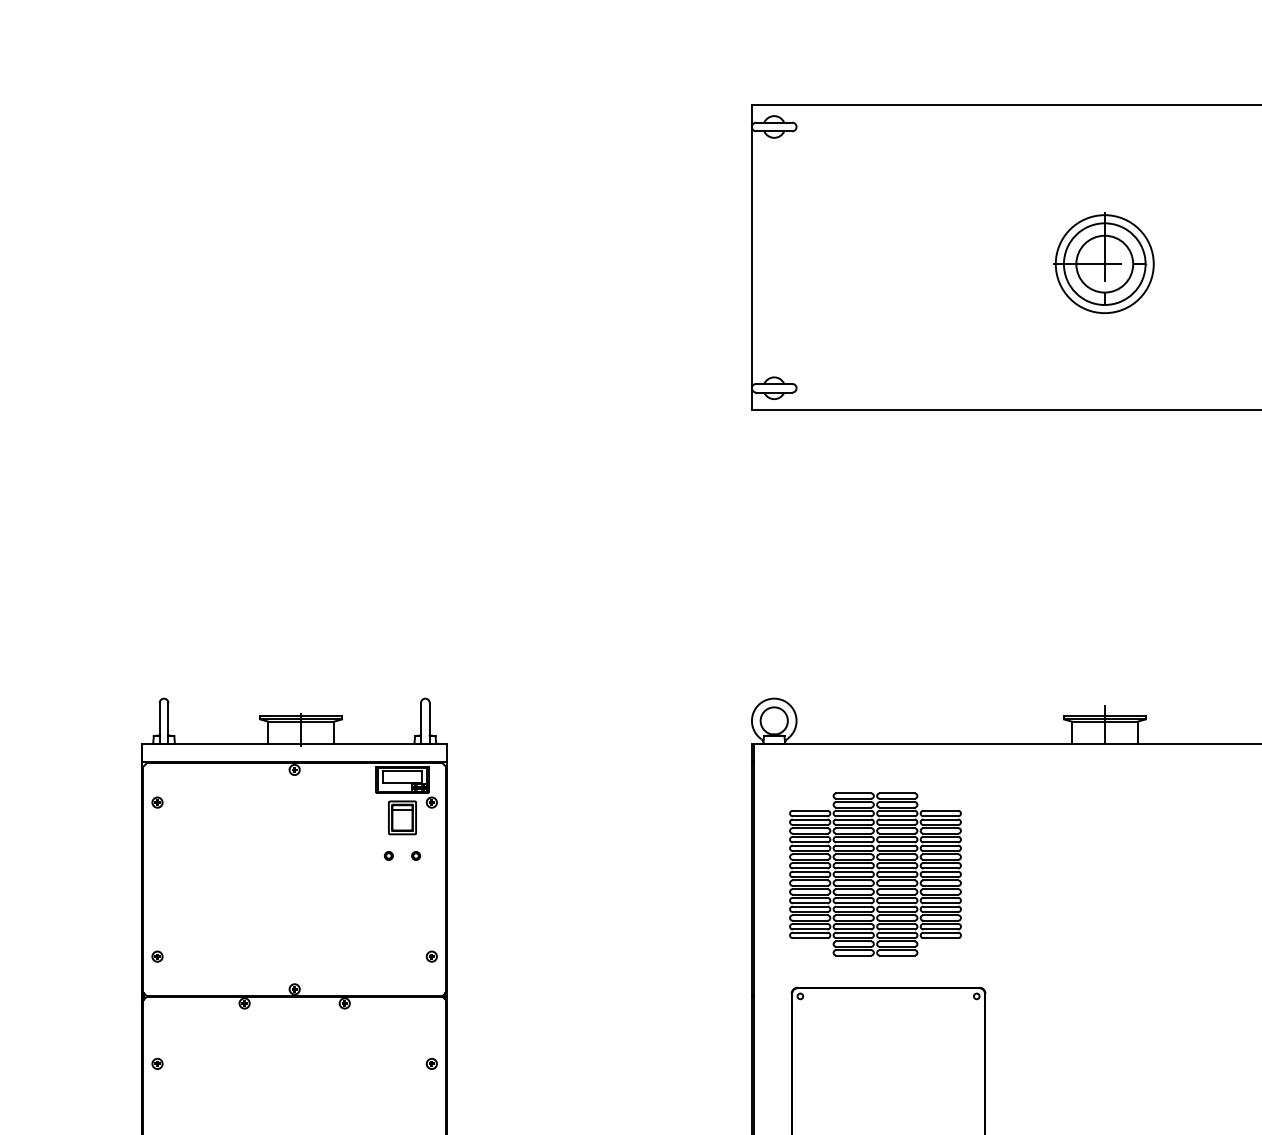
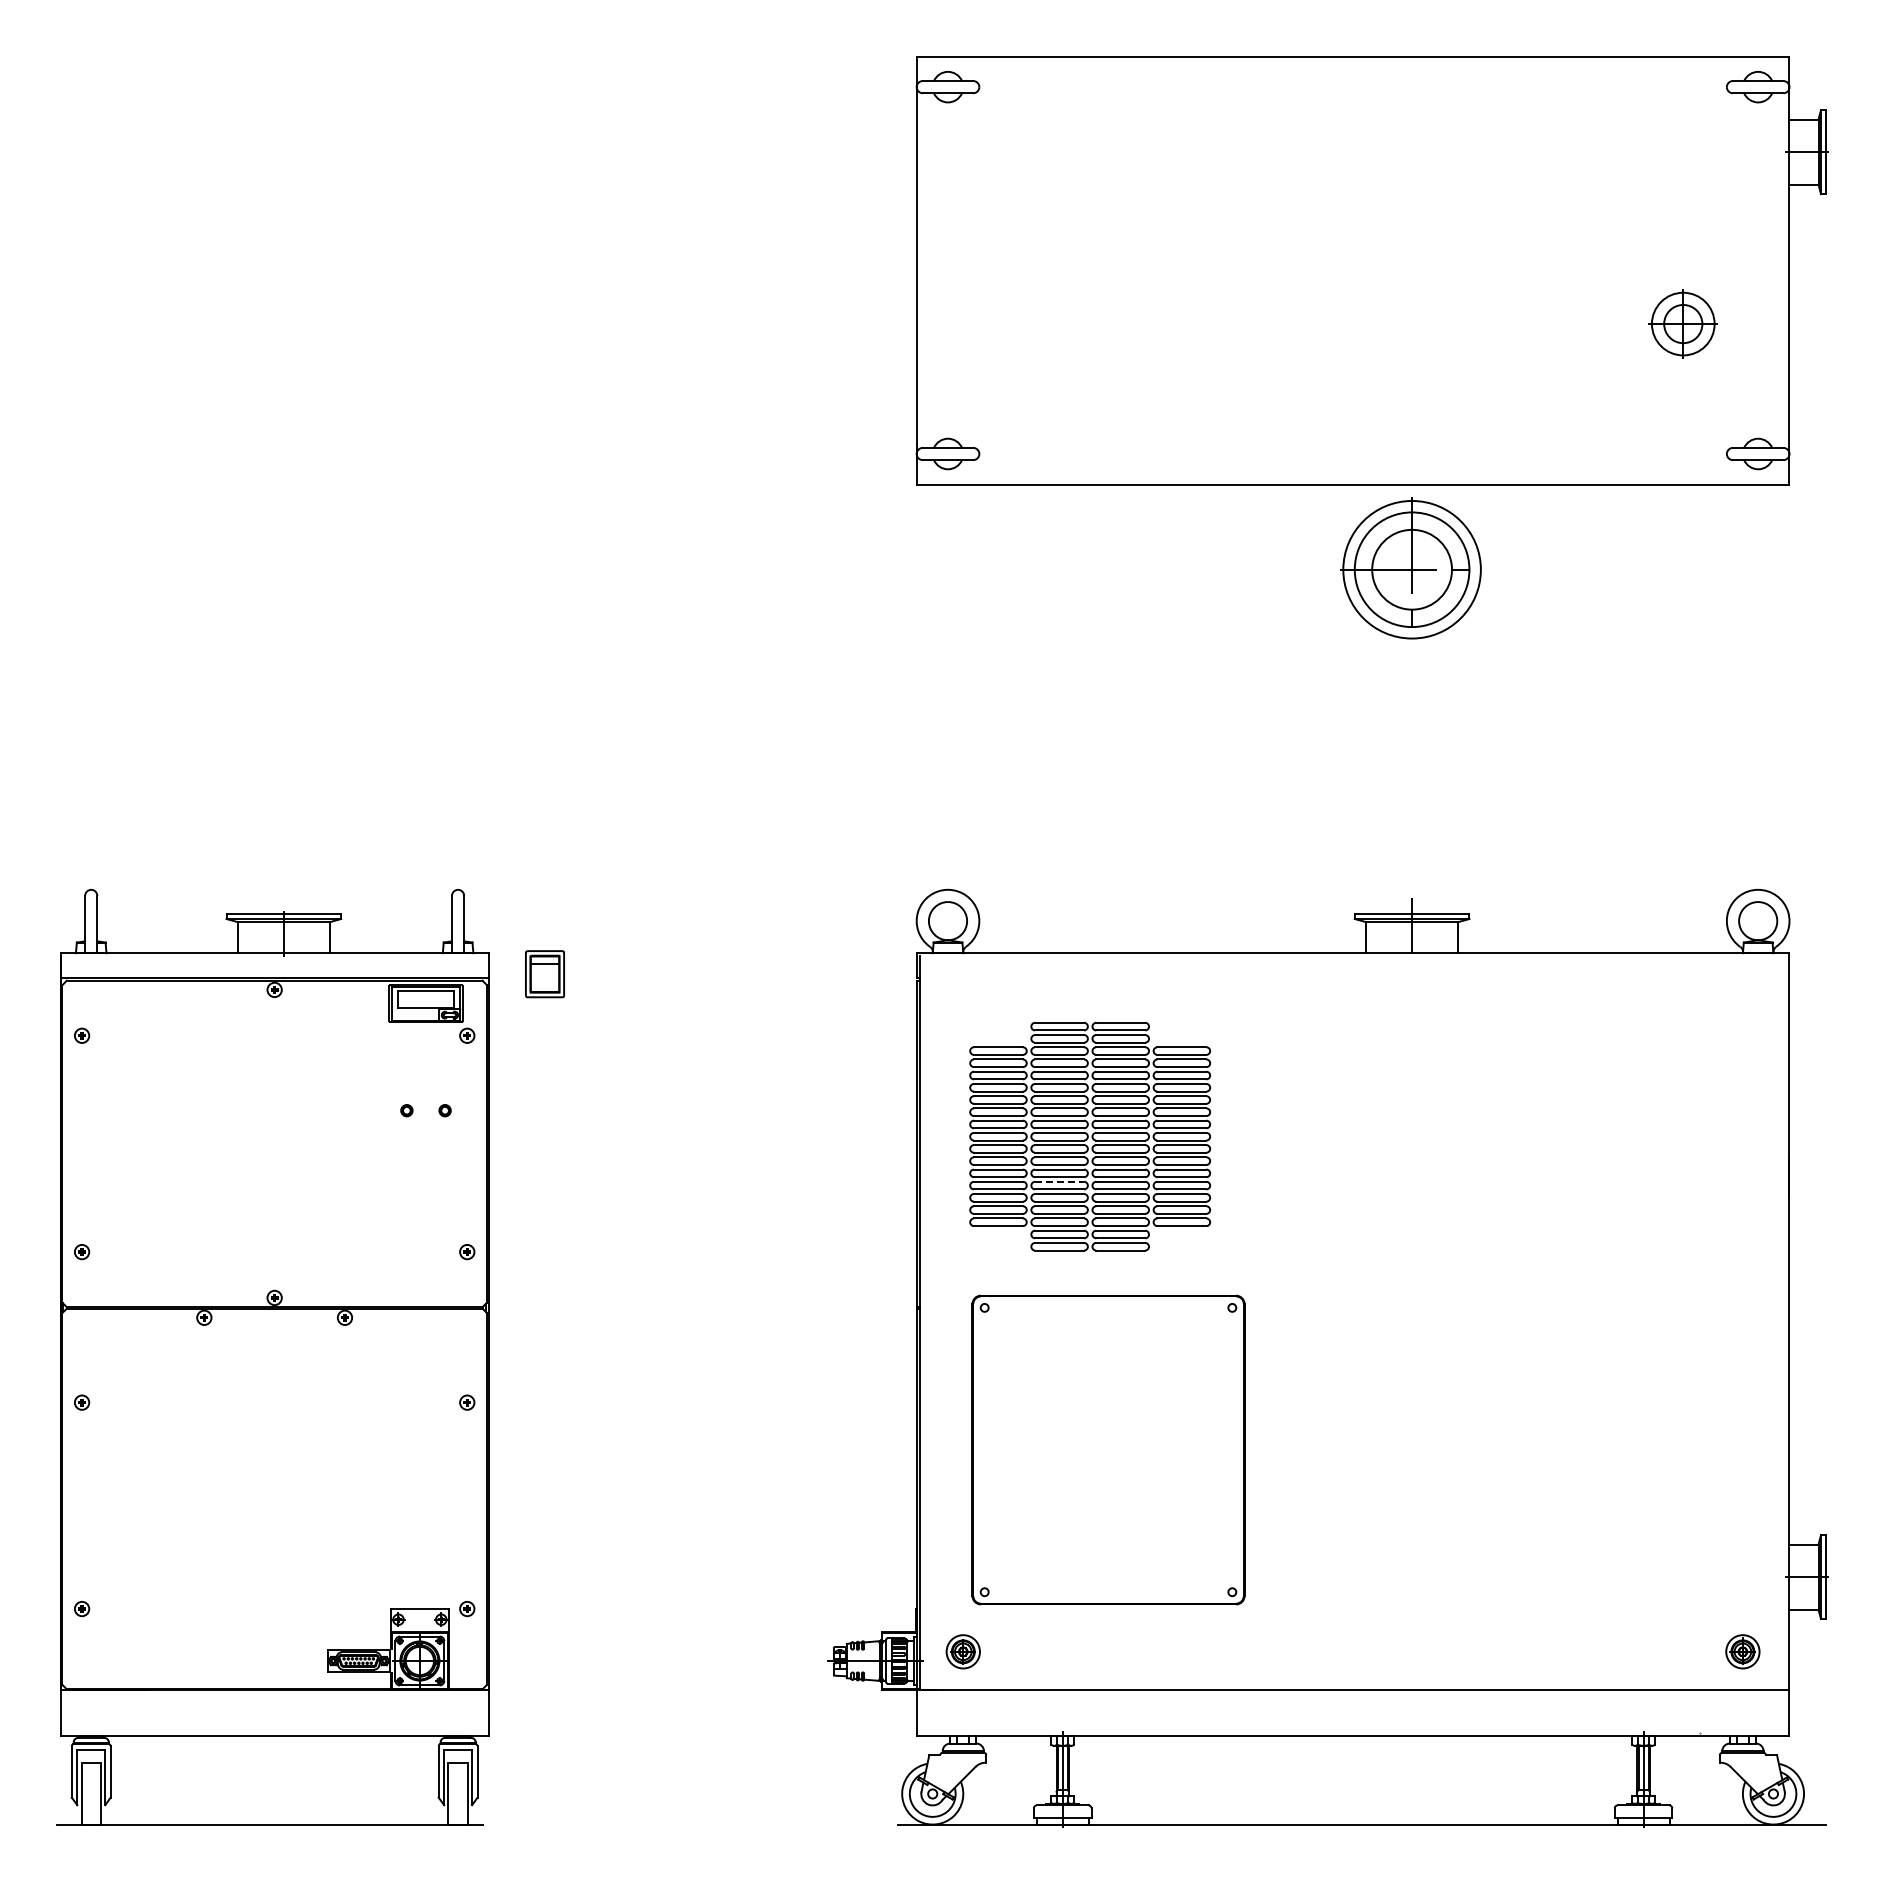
part: (1103, 263) -> (1410, 568), moved
part: (402, 818) -> (544, 974), moved
line: (854, 906) -> (1060, 1181), solid -> dashed

